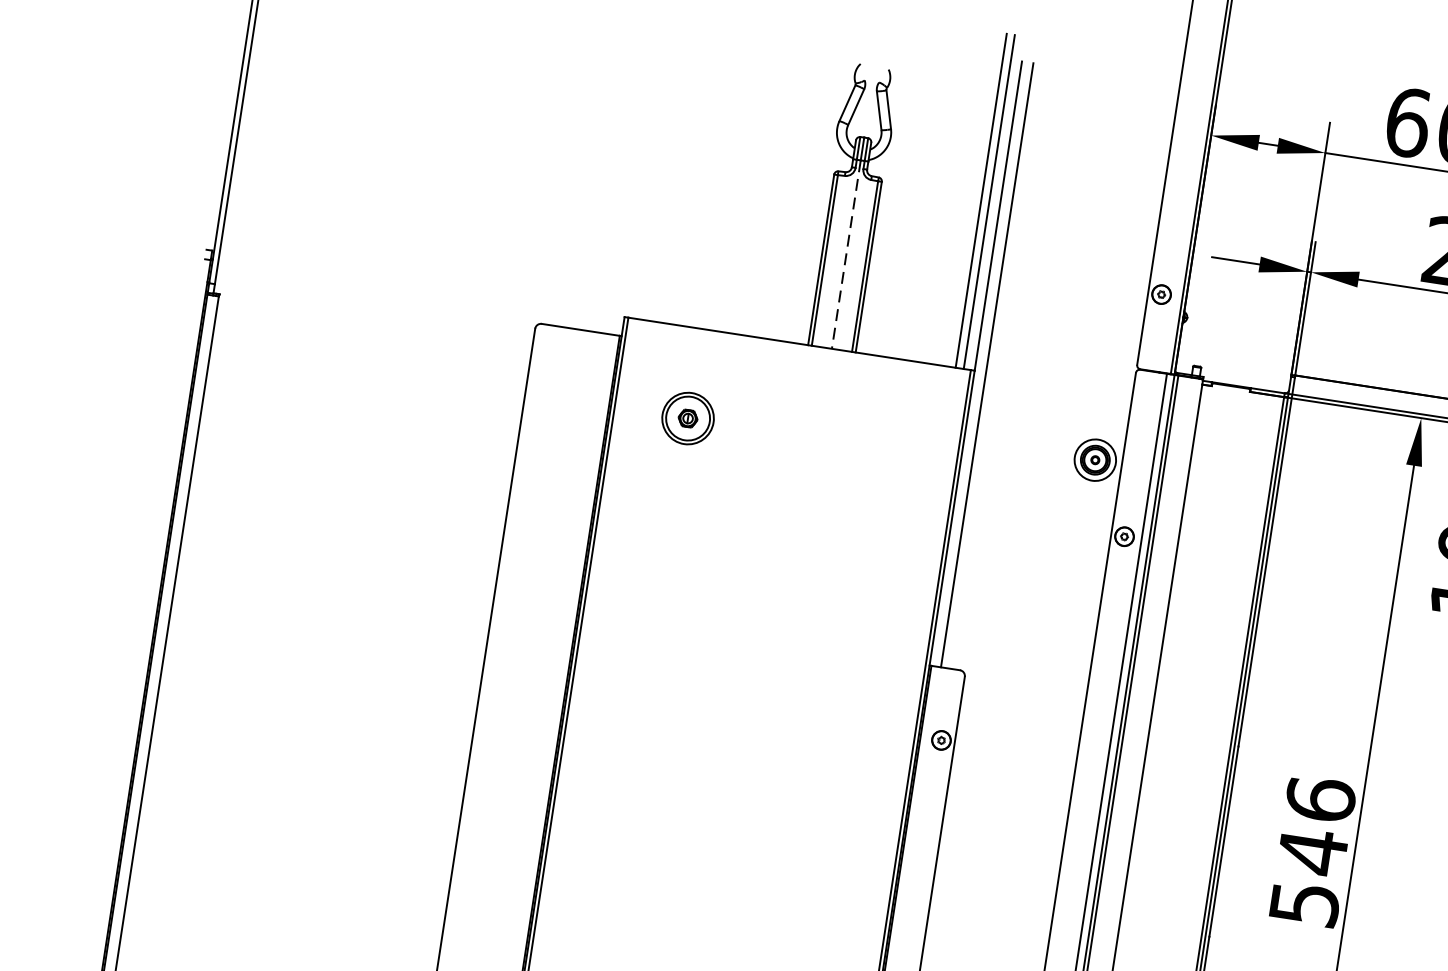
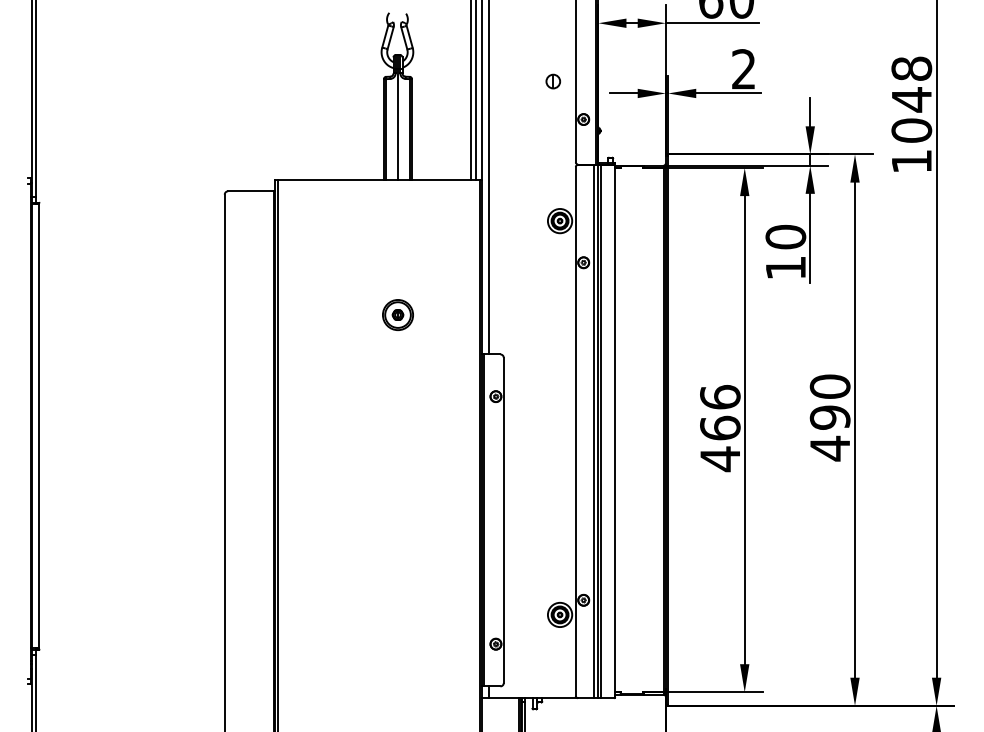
part: (1120, 222) -> (553, 81), added
line: (845, 254) -> (397, 124), dashed -> solid
part: (687, 417) -> (397, 314), moved
text: (1309, 877) -> (720, 443), 546 -> 466

